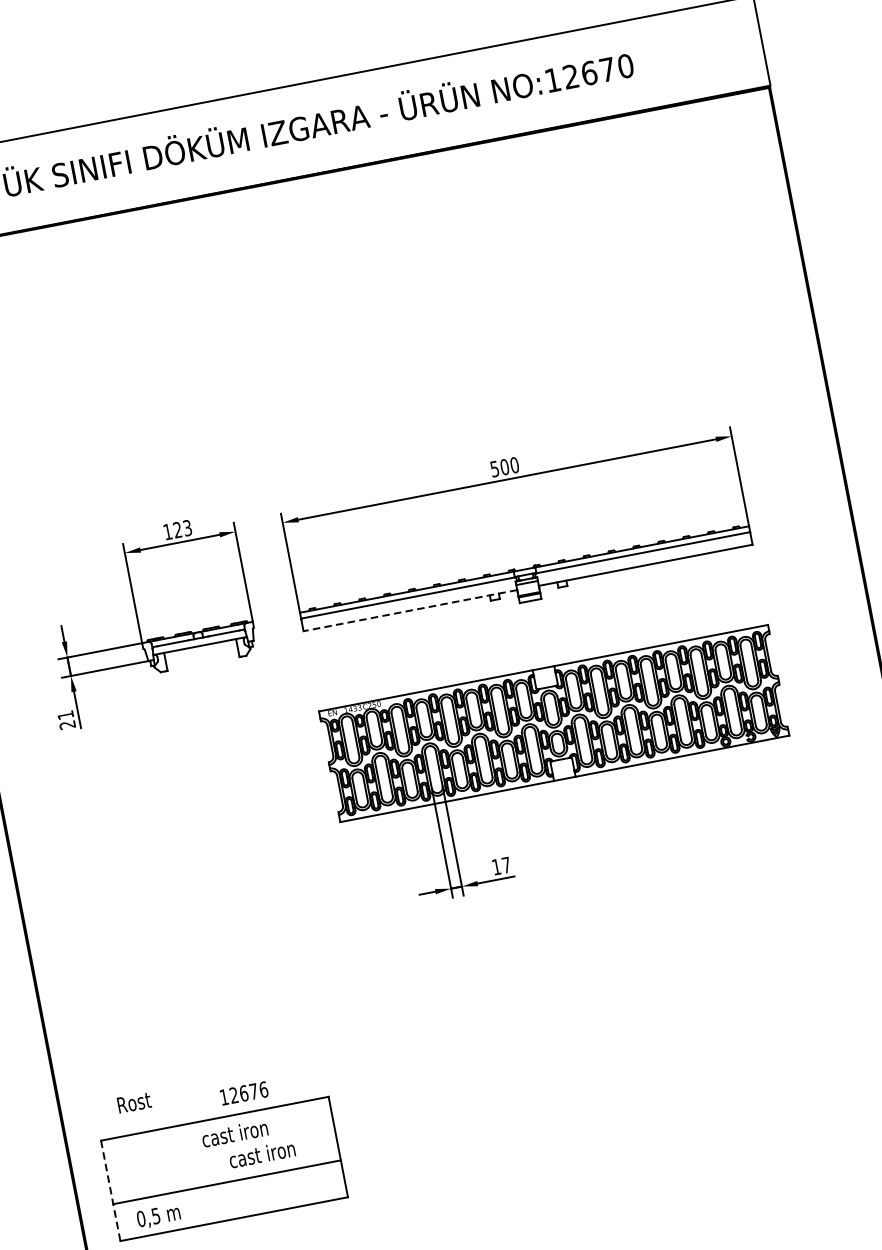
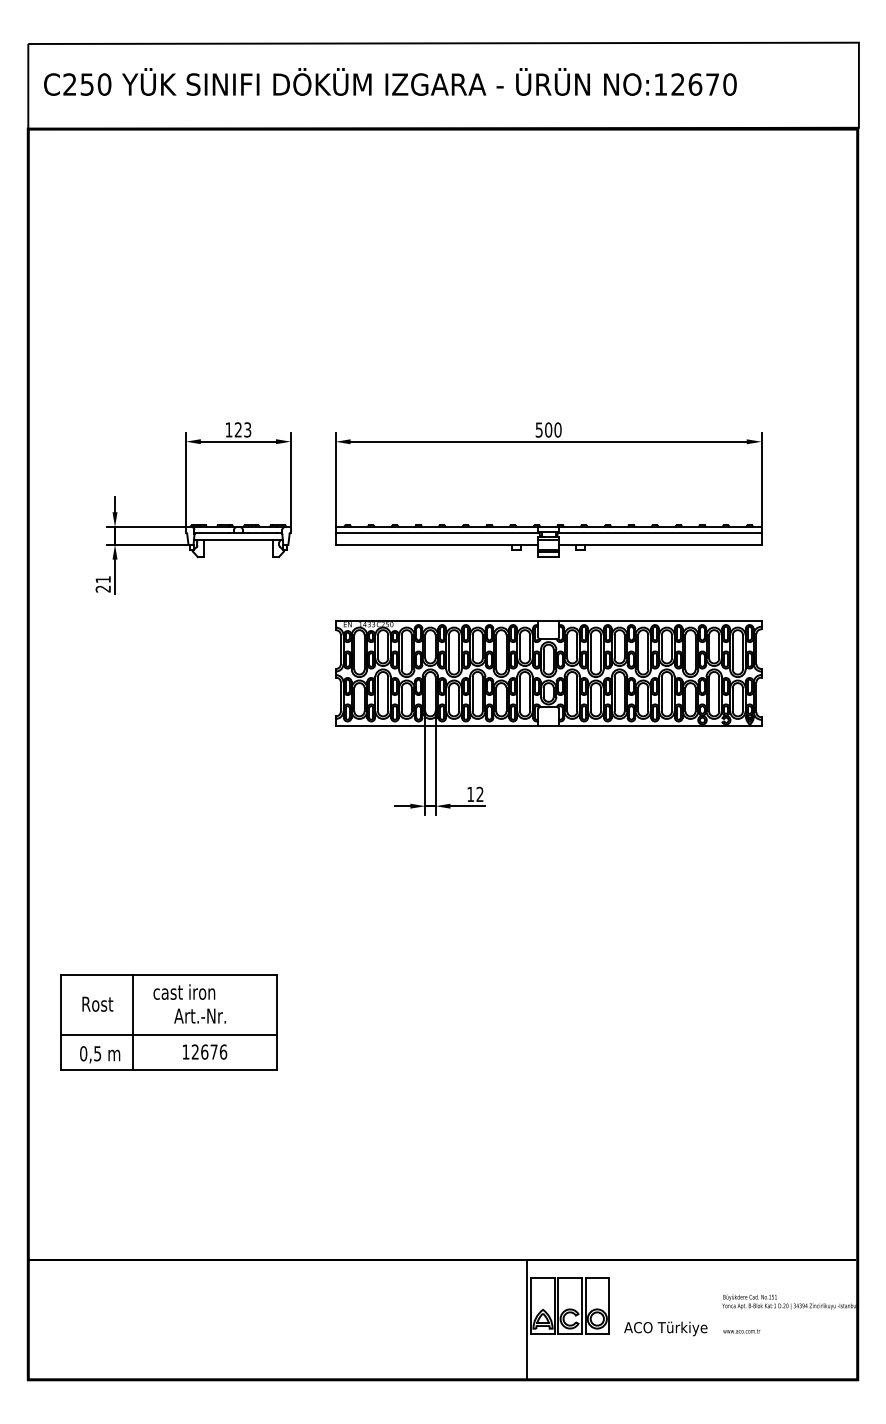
line: (409, 610) -> (436, 544), dashed -> solid
text: (505, 864) -> (479, 793), 17 -> 12
text: (244, 1092) -> (205, 1051), moved
text: (133, 1102) -> (97, 1003), moved
text: (261, 1153) -> (205, 1015), cast iron -> Art.-Nr.
line: (187, 1175) -> (133, 1022), added
line: (110, 1190) -> (60, 1022), dashed -> solid

